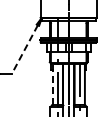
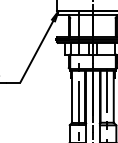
line: (24, 49) -> (36, 51), dashed -> solid
line: (52, 84) -> (72, 96), dashed -> solid

